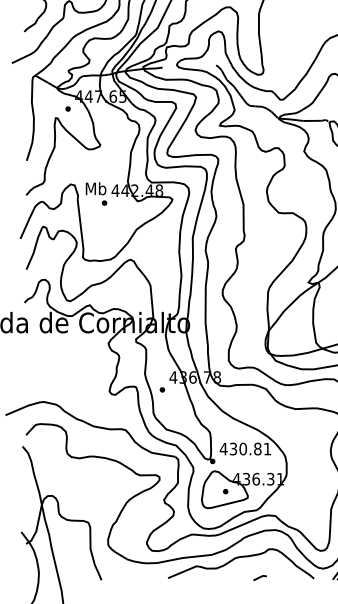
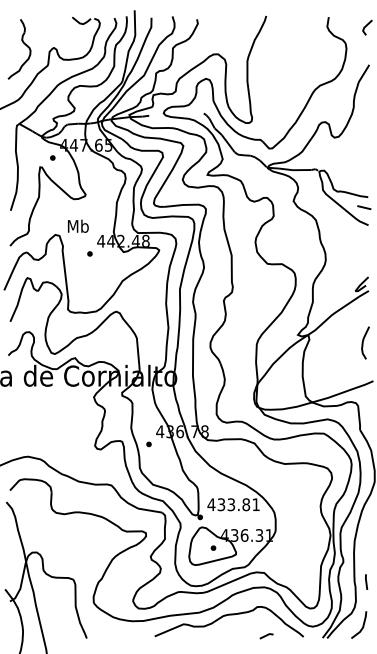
text: (96, 187) -> (78, 225), moved
text: (243, 448) -> (231, 504), 430.81 -> 433.81
line: (260, 578) -> (266, 636), moved

